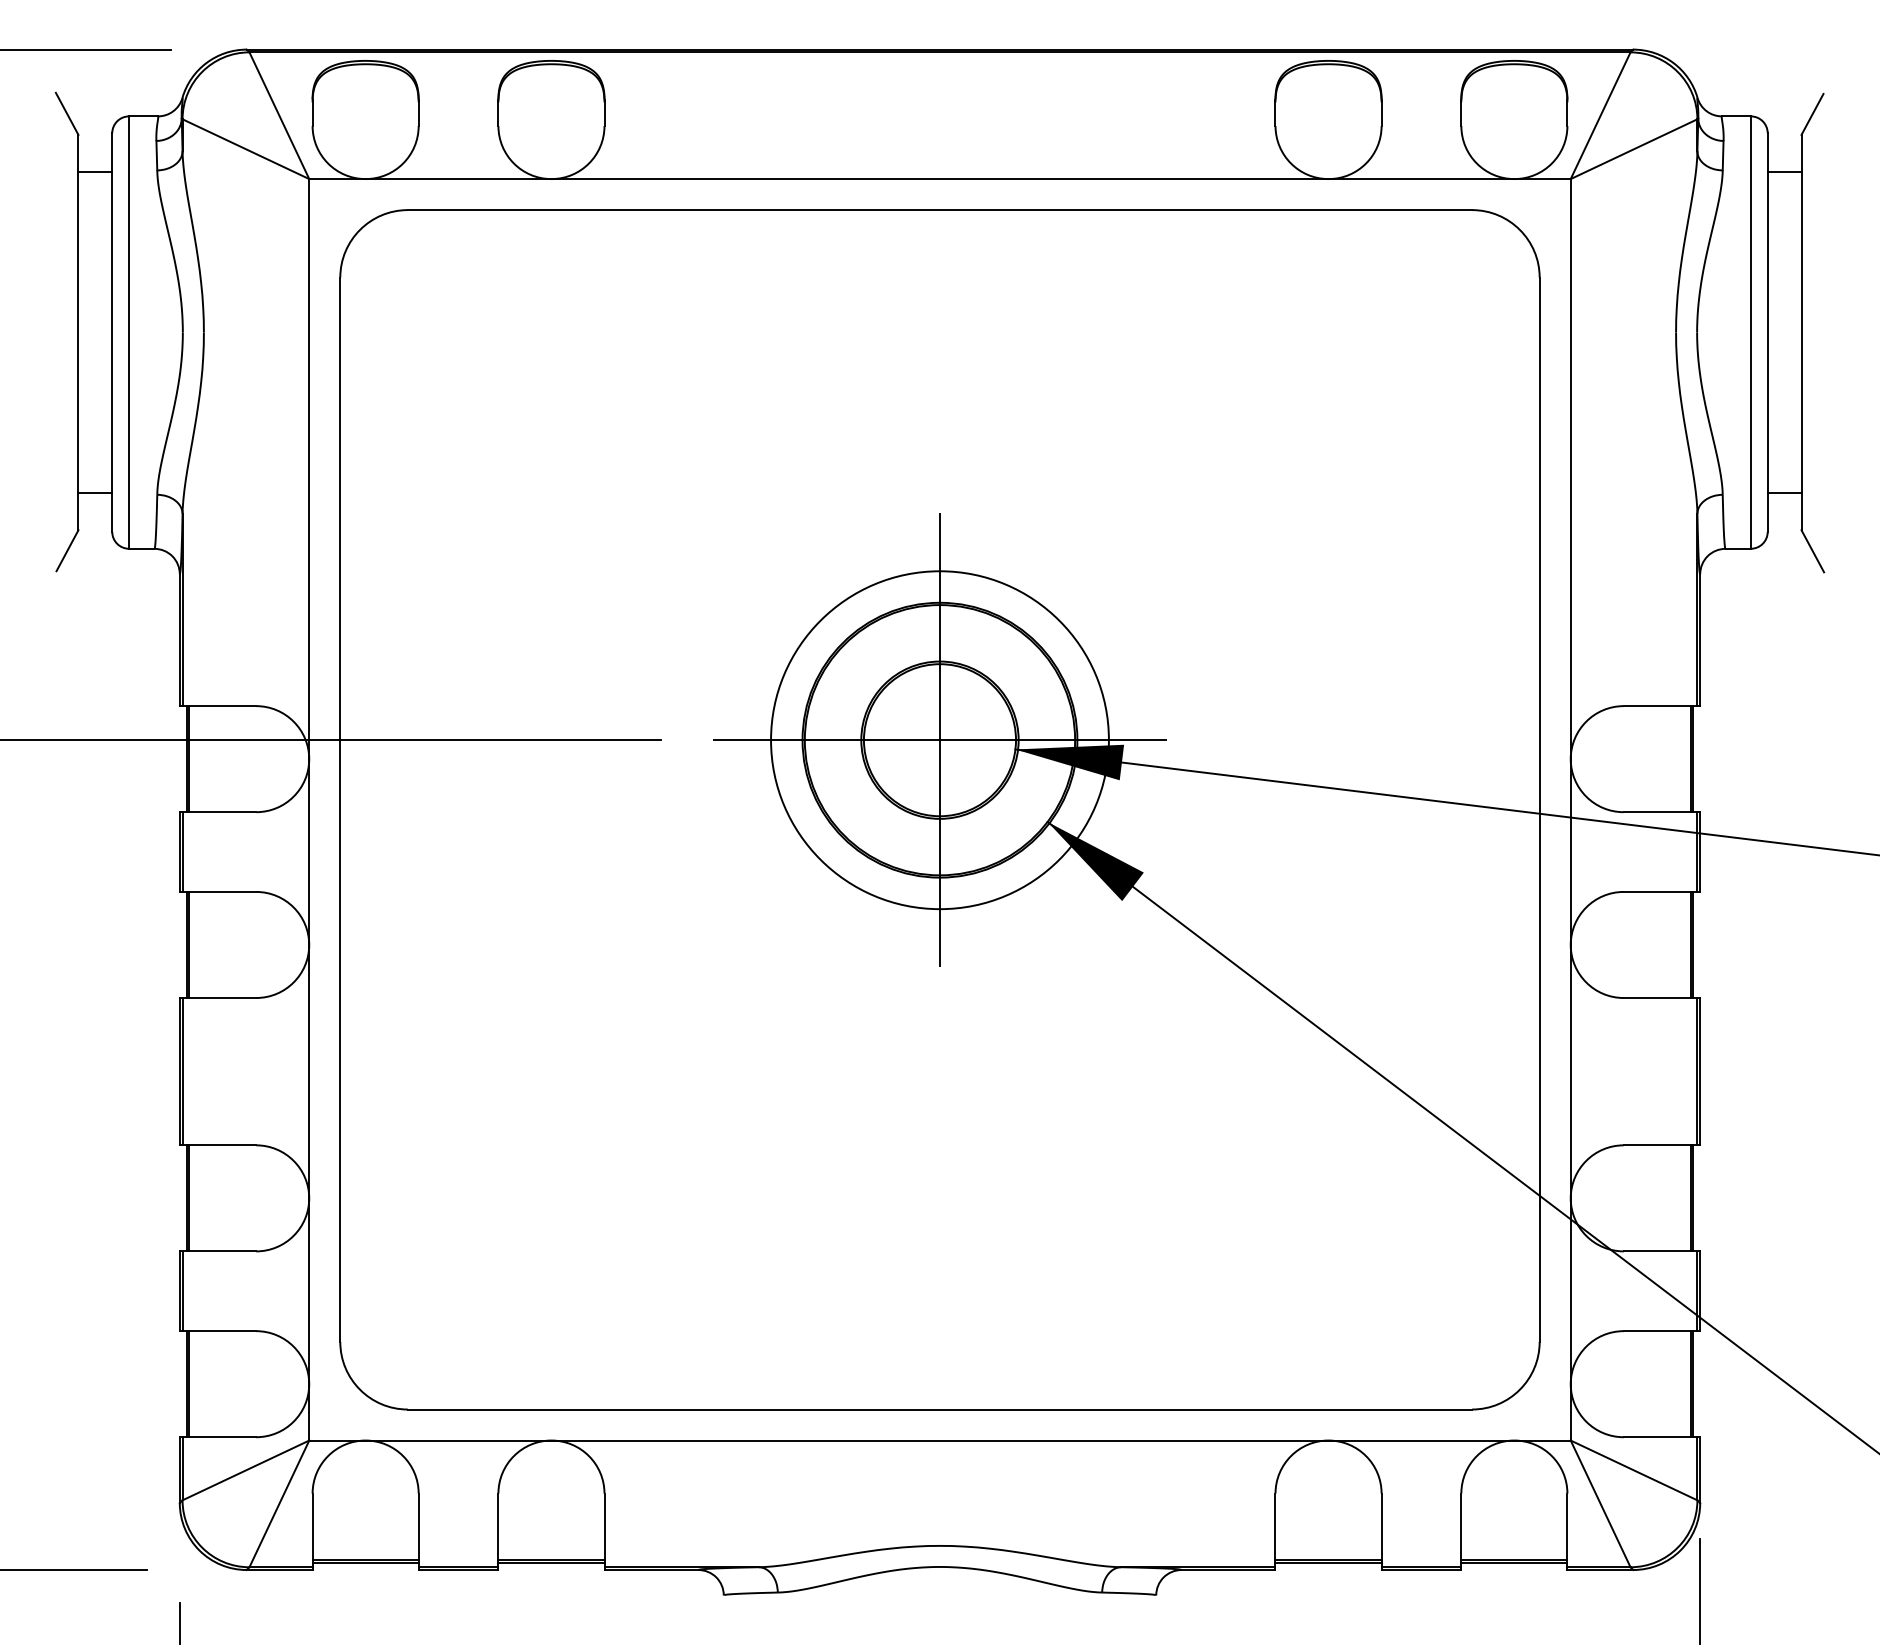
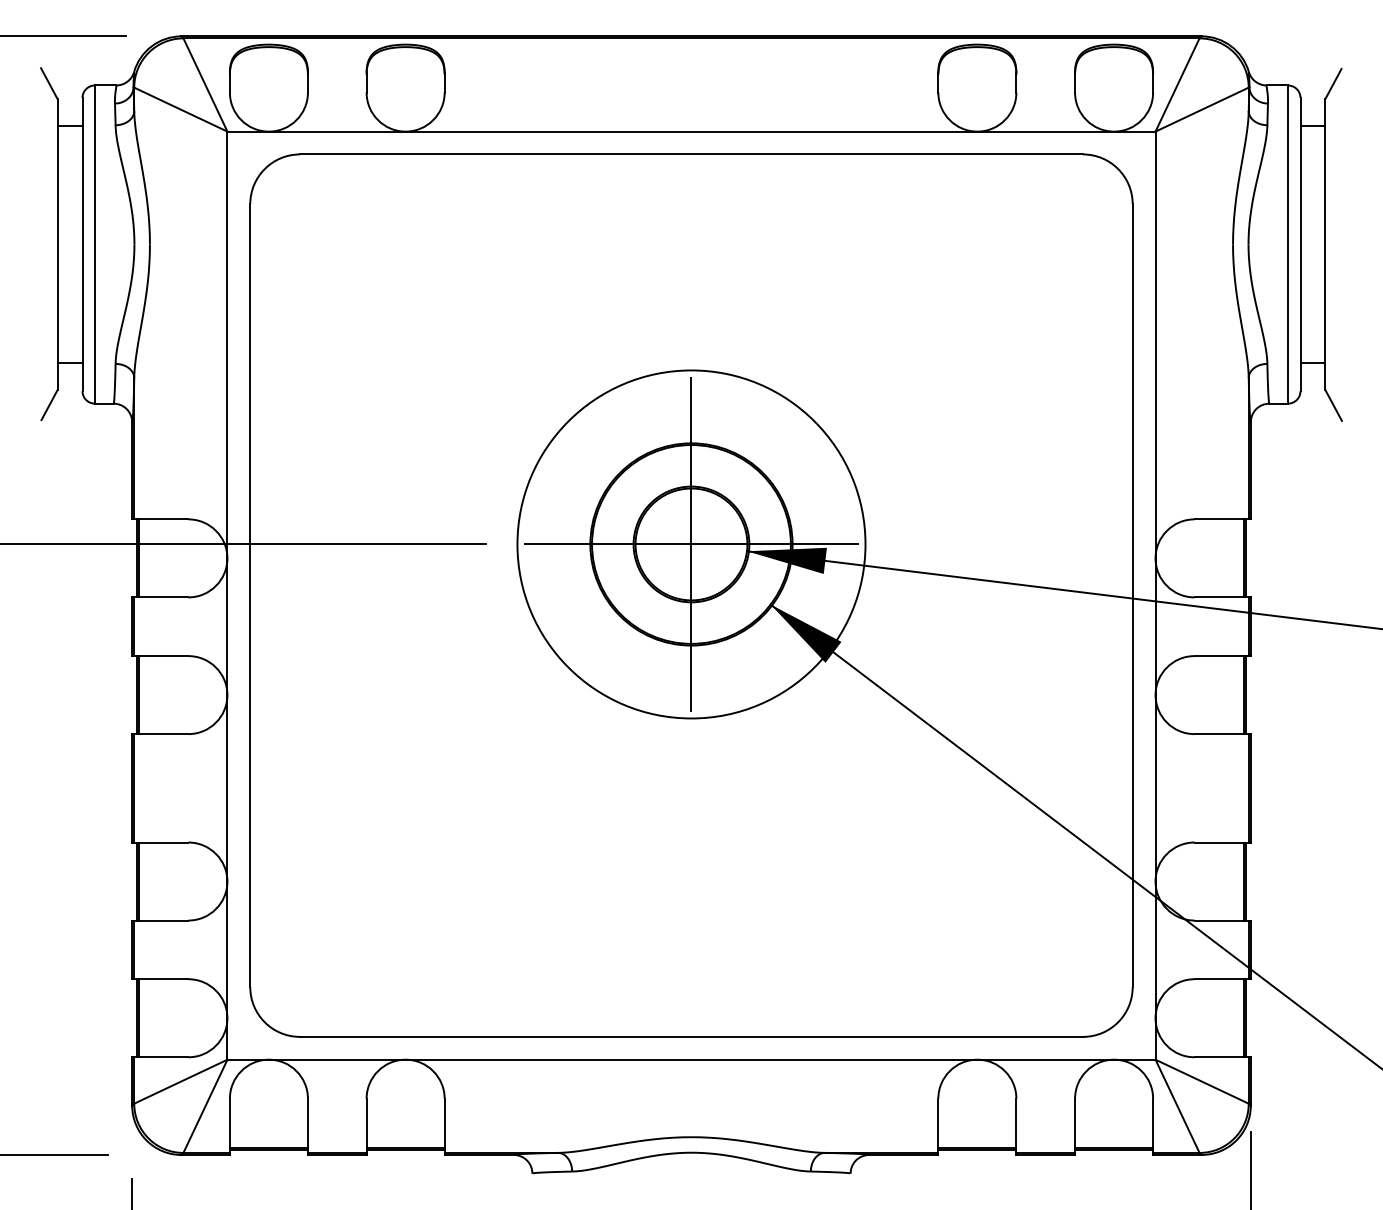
circle: (940, 740) -> (691, 544), size x1.4

